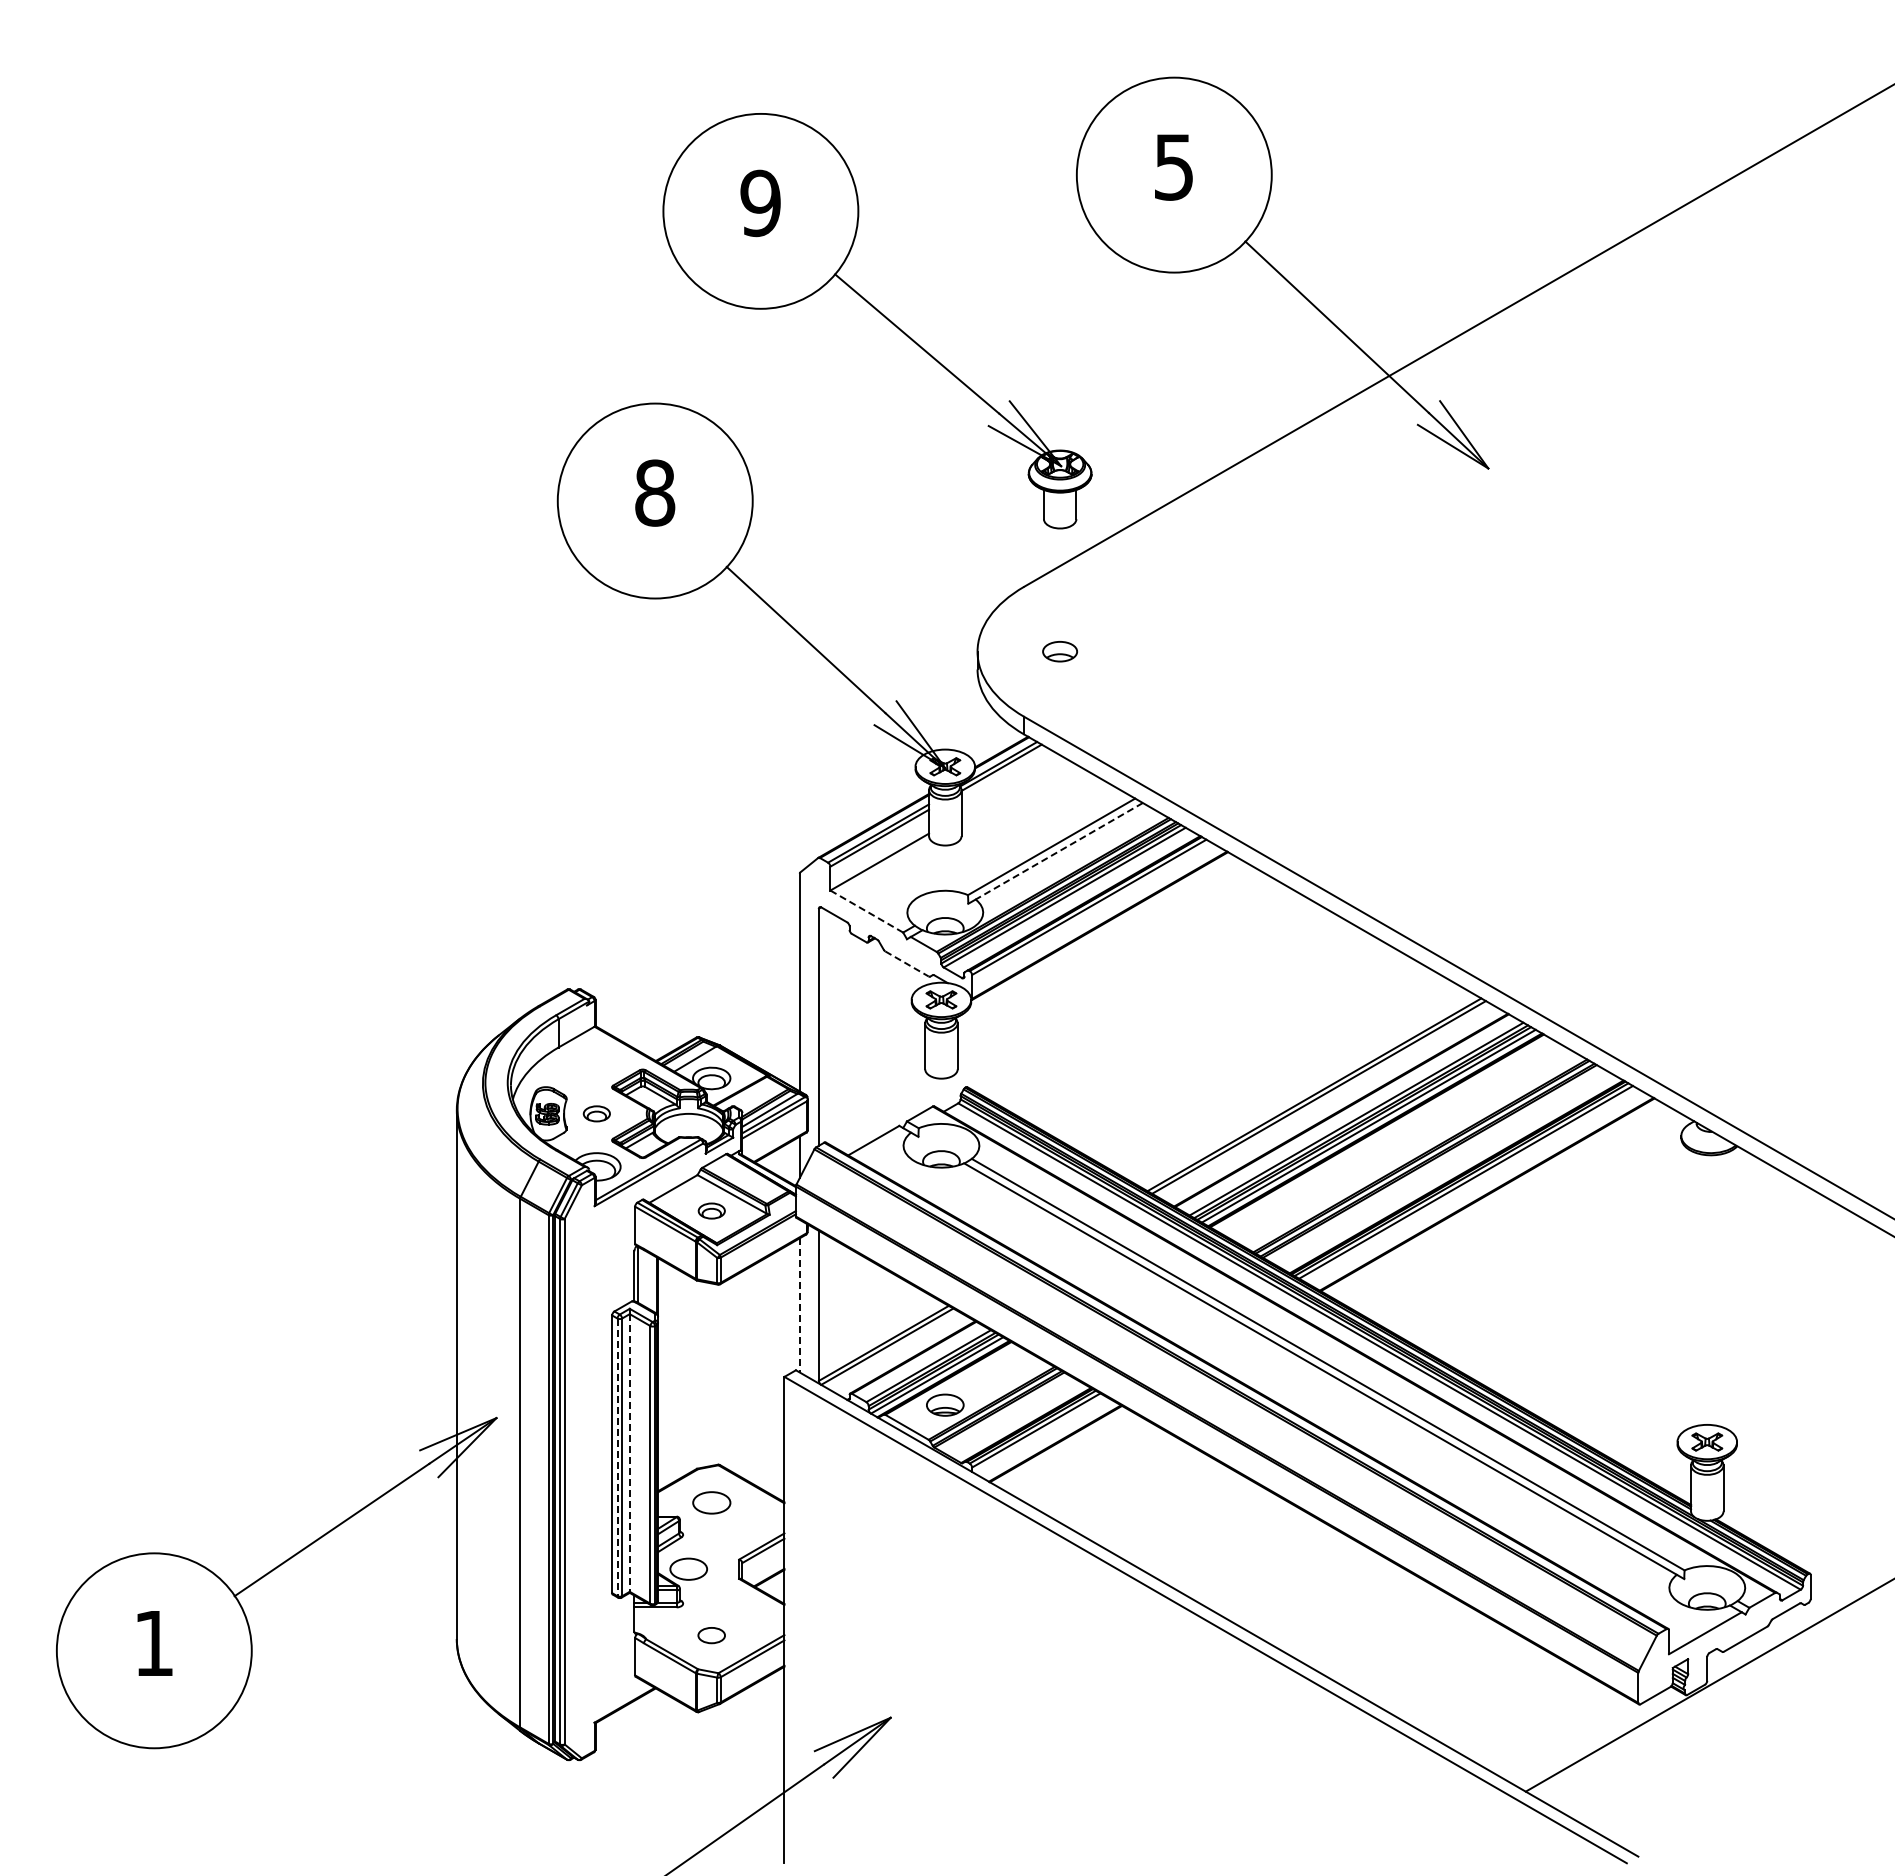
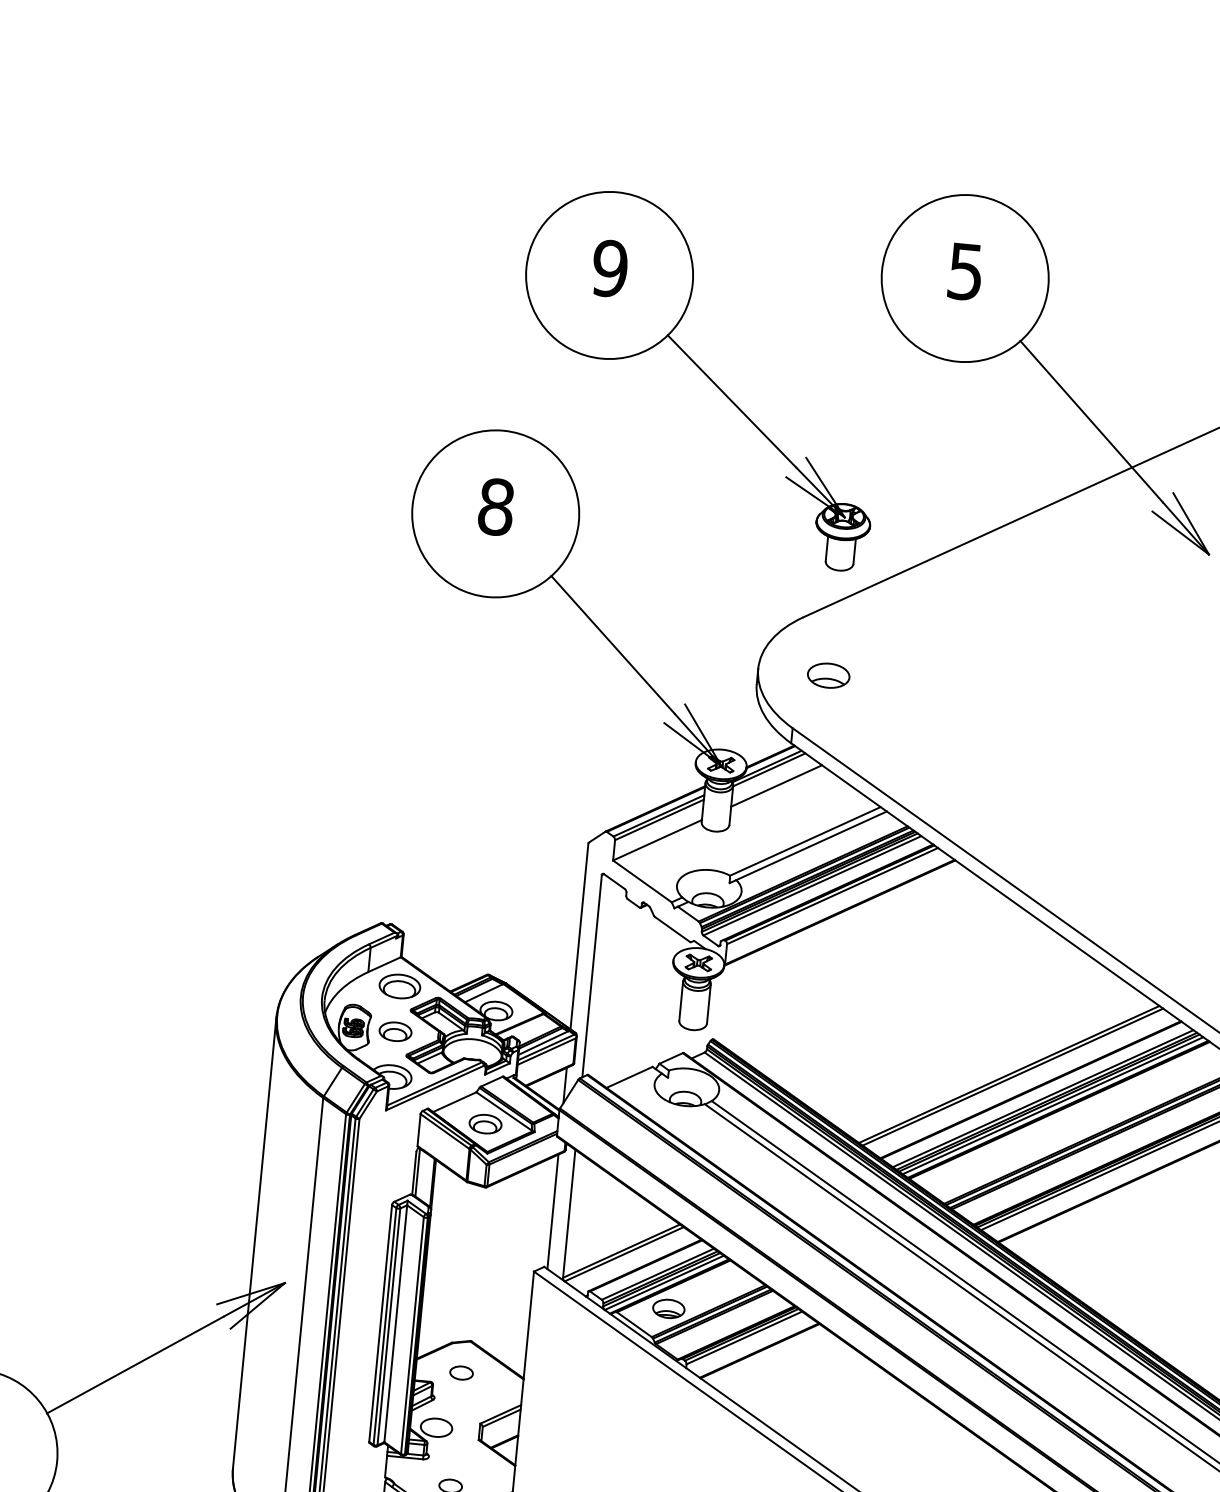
part: (1059, 651) -> (828, 675), size x1.43
line: (1011, 785) -> (776, 785), added
line: (1059, 851) -> (811, 846), dashed -> solid
line: (866, 911) -> (642, 881), dashed -> solid
line: (907, 963) -> (672, 929), dashed -> solid
part: (596, 1060) -> (399, 986), added
part: (596, 1113) -> (395, 1031), size x1.43
part: (711, 1210) -> (485, 1123), size x1.43
line: (799, 1305) -> (552, 1211), dashed -> solid
line: (629, 1452) -> (395, 1323), dashed -> solid
line: (617, 1457) -> (384, 1326), dashed -> solid
part: (711, 1502) -> (461, 1372), size x0.71

